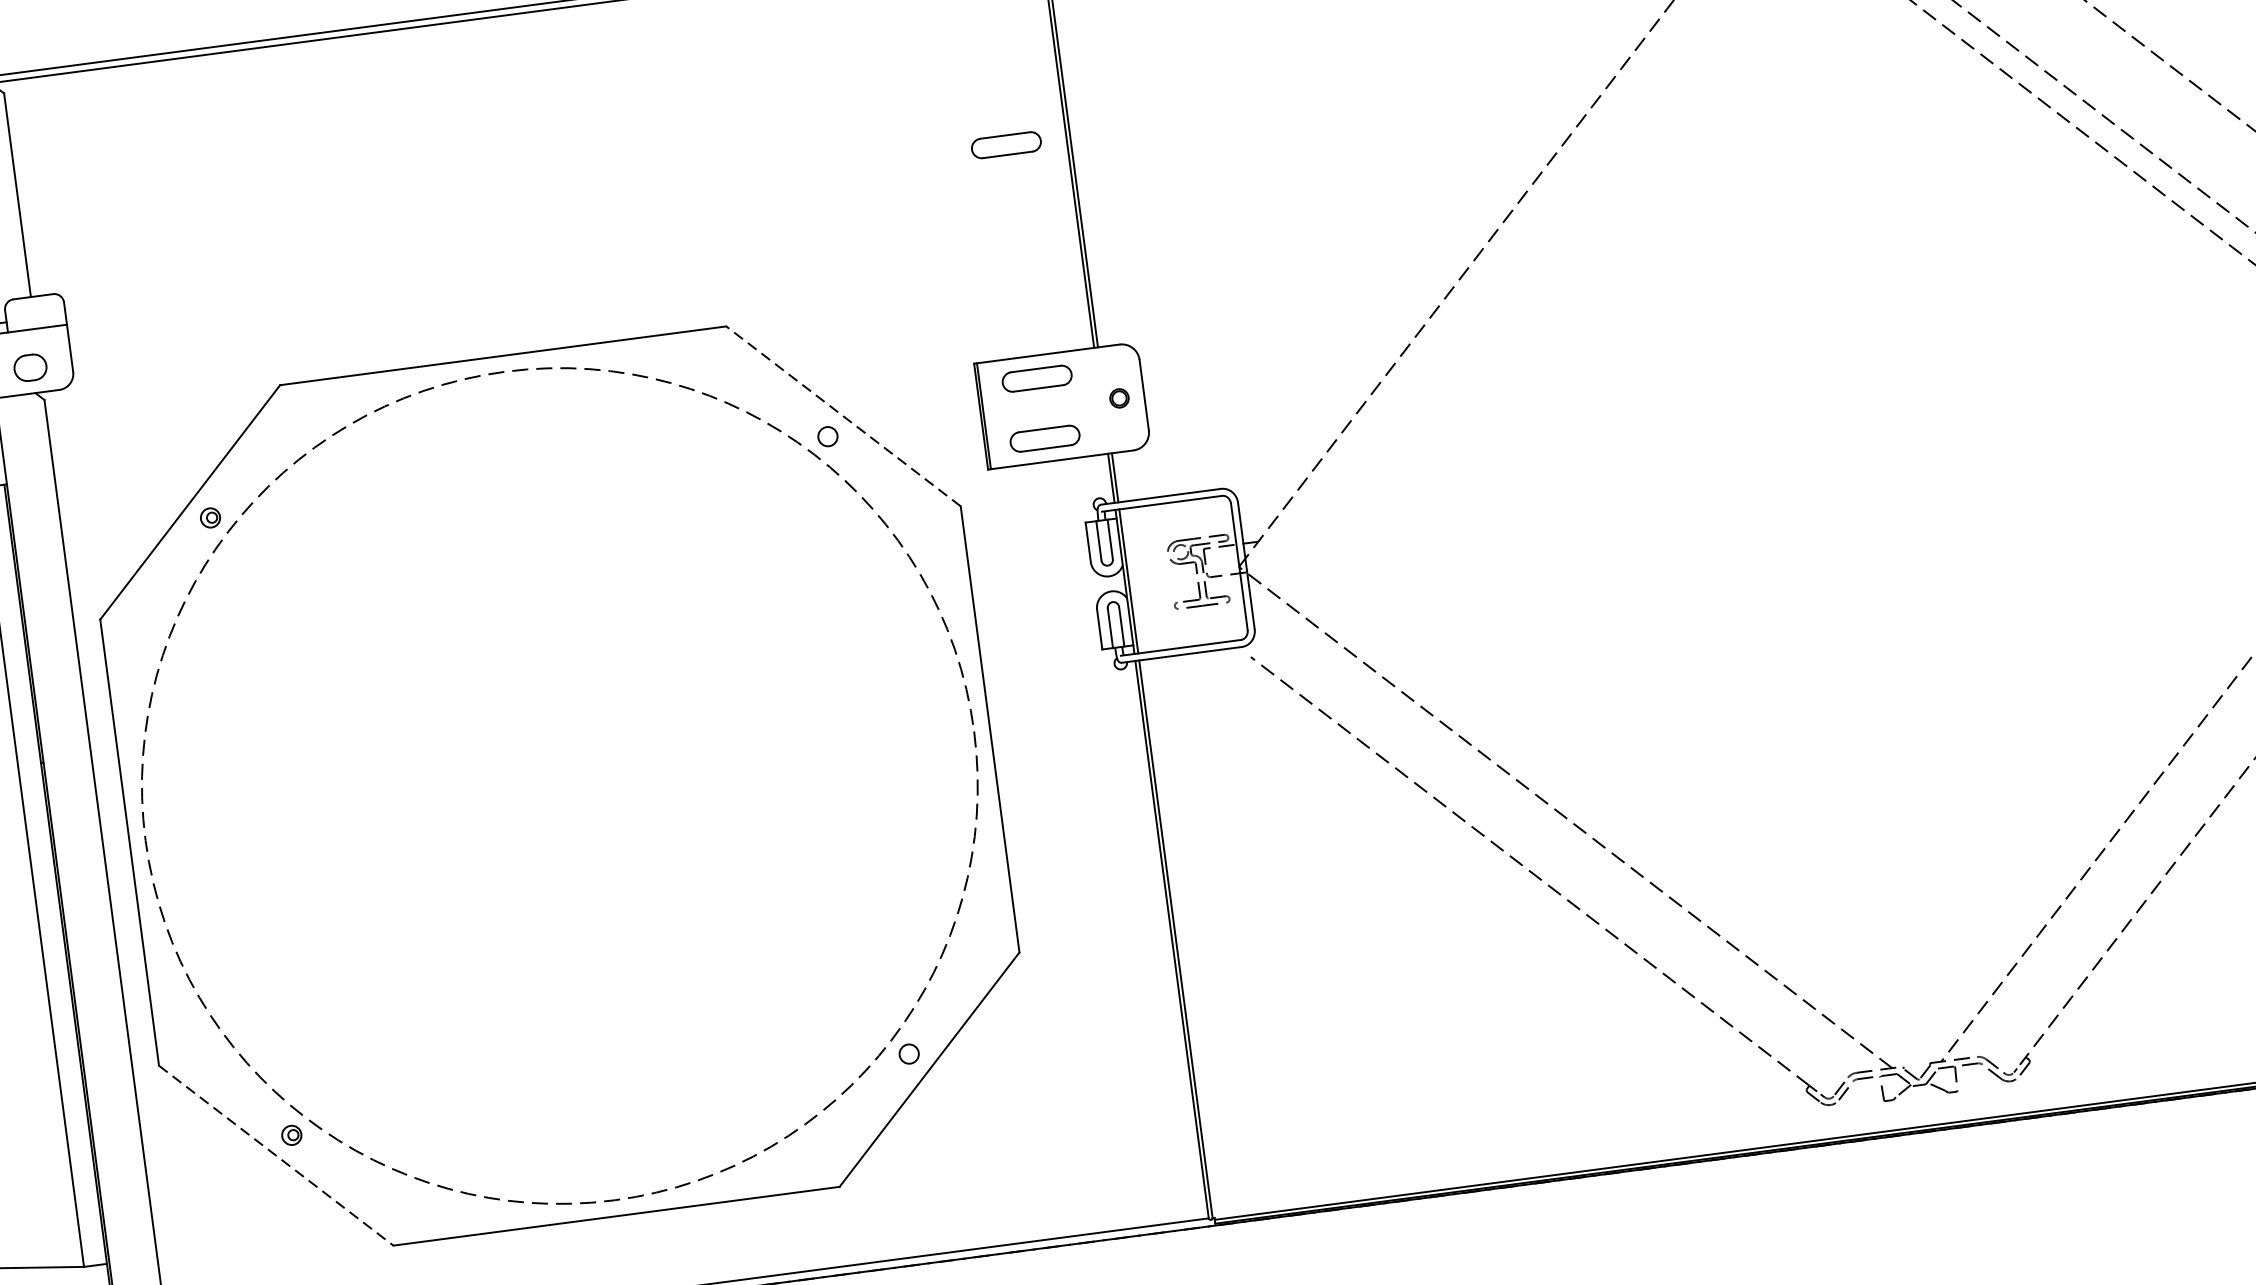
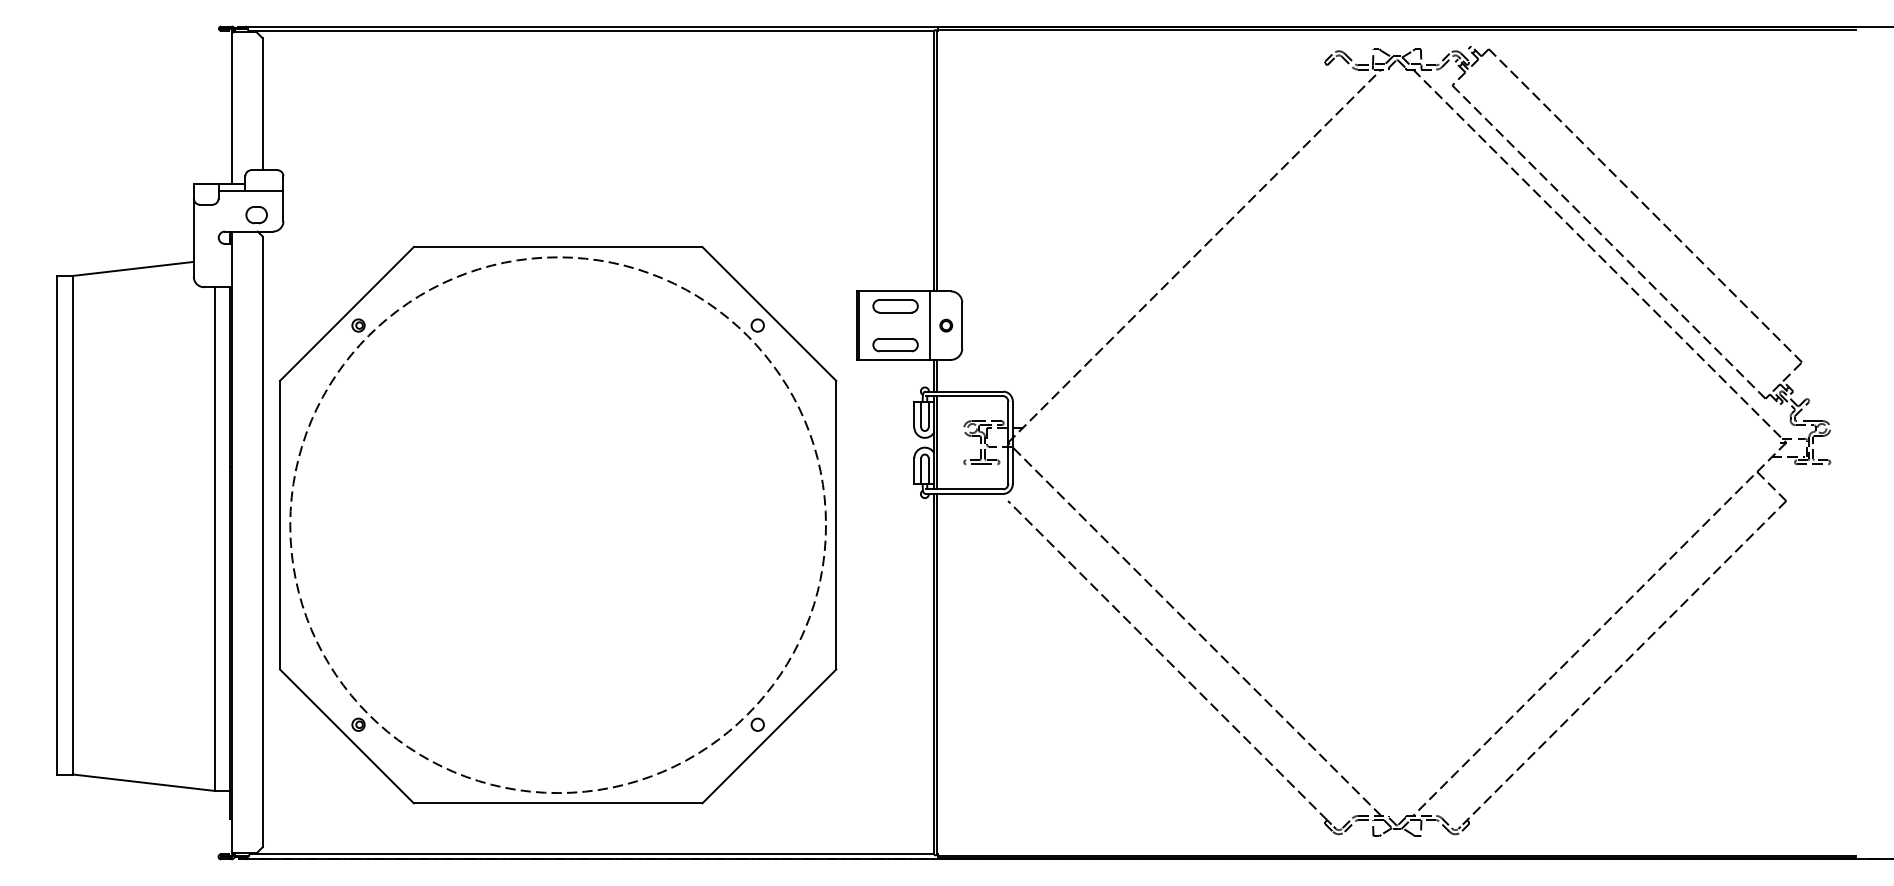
part: (1006, 145) -> (895, 155), removed
line: (1093, 401) -> (929, 325), added
line: (843, 415) -> (769, 313), dashed -> solid
line: (275, 1155) -> (346, 736), dashed -> solid

